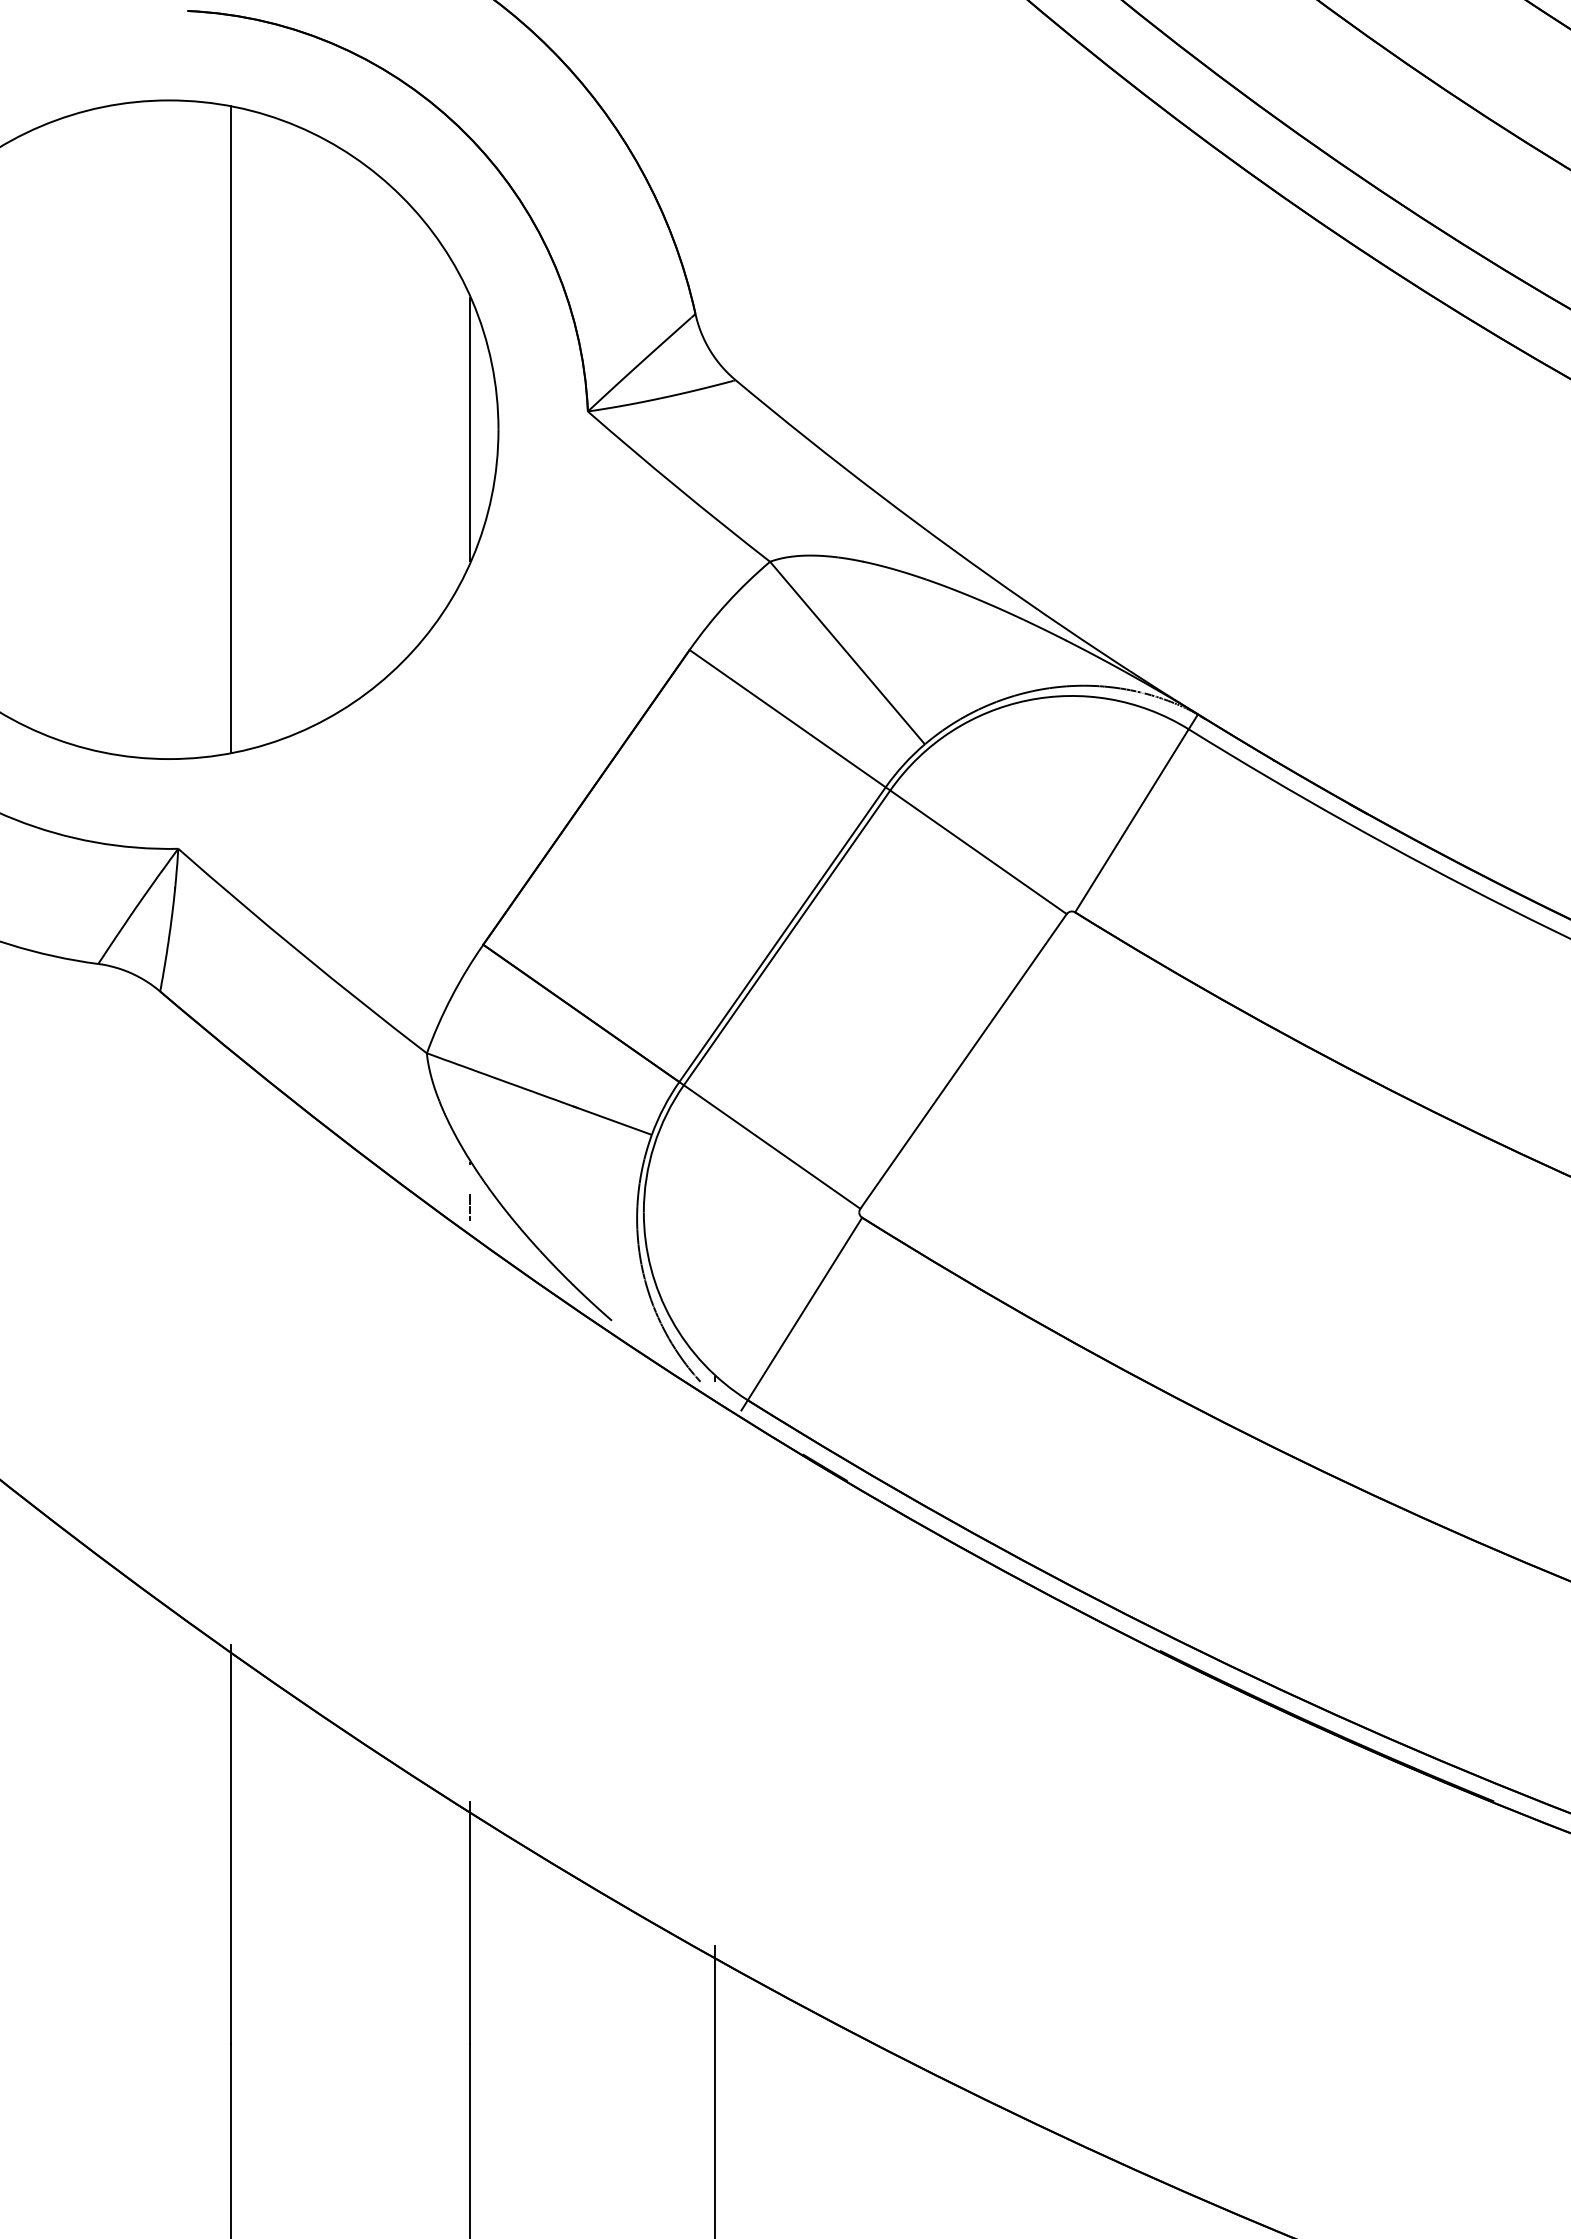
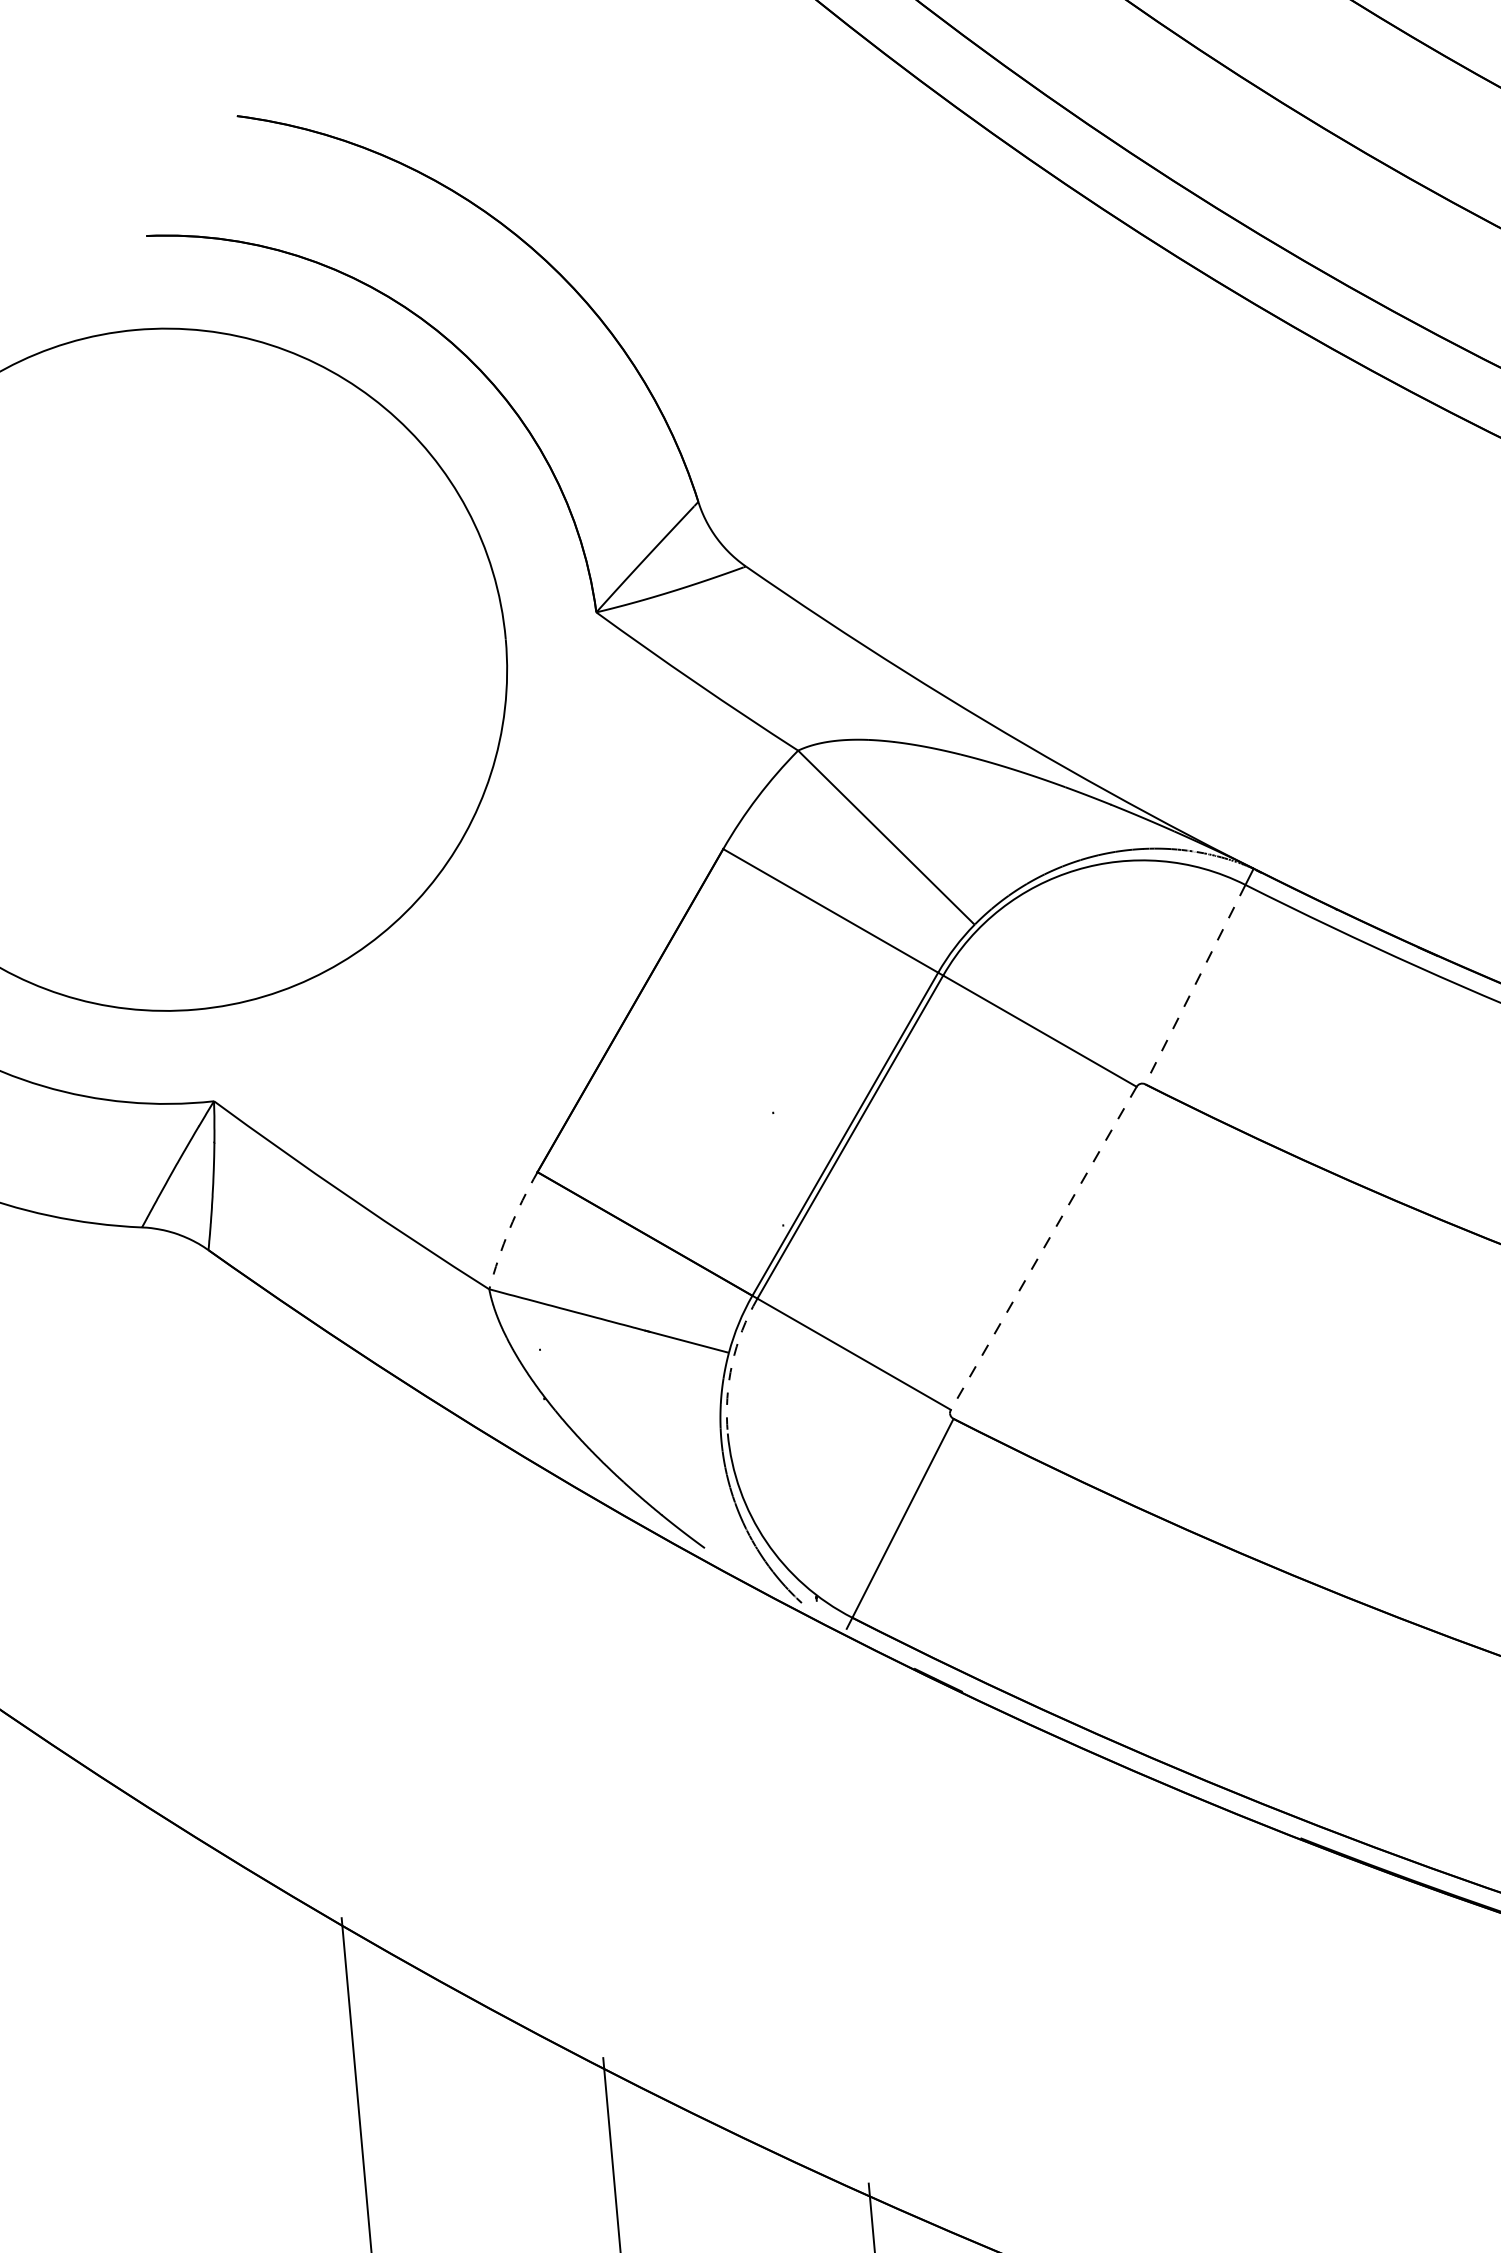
line: (230, 429) -> (229, 663), removed
line: (470, 429) -> (476, 641), removed
line: (1131, 820) -> (1194, 984), solid -> dashed
arc: (451, 997) -> (509, 1229), solid -> dashed
line: (963, 1061) -> (1043, 1248), solid -> dashed
arc: (654, 1145) -> (732, 1363), solid -> dashed
line: (469, 1207) -> (547, 1444), removed

